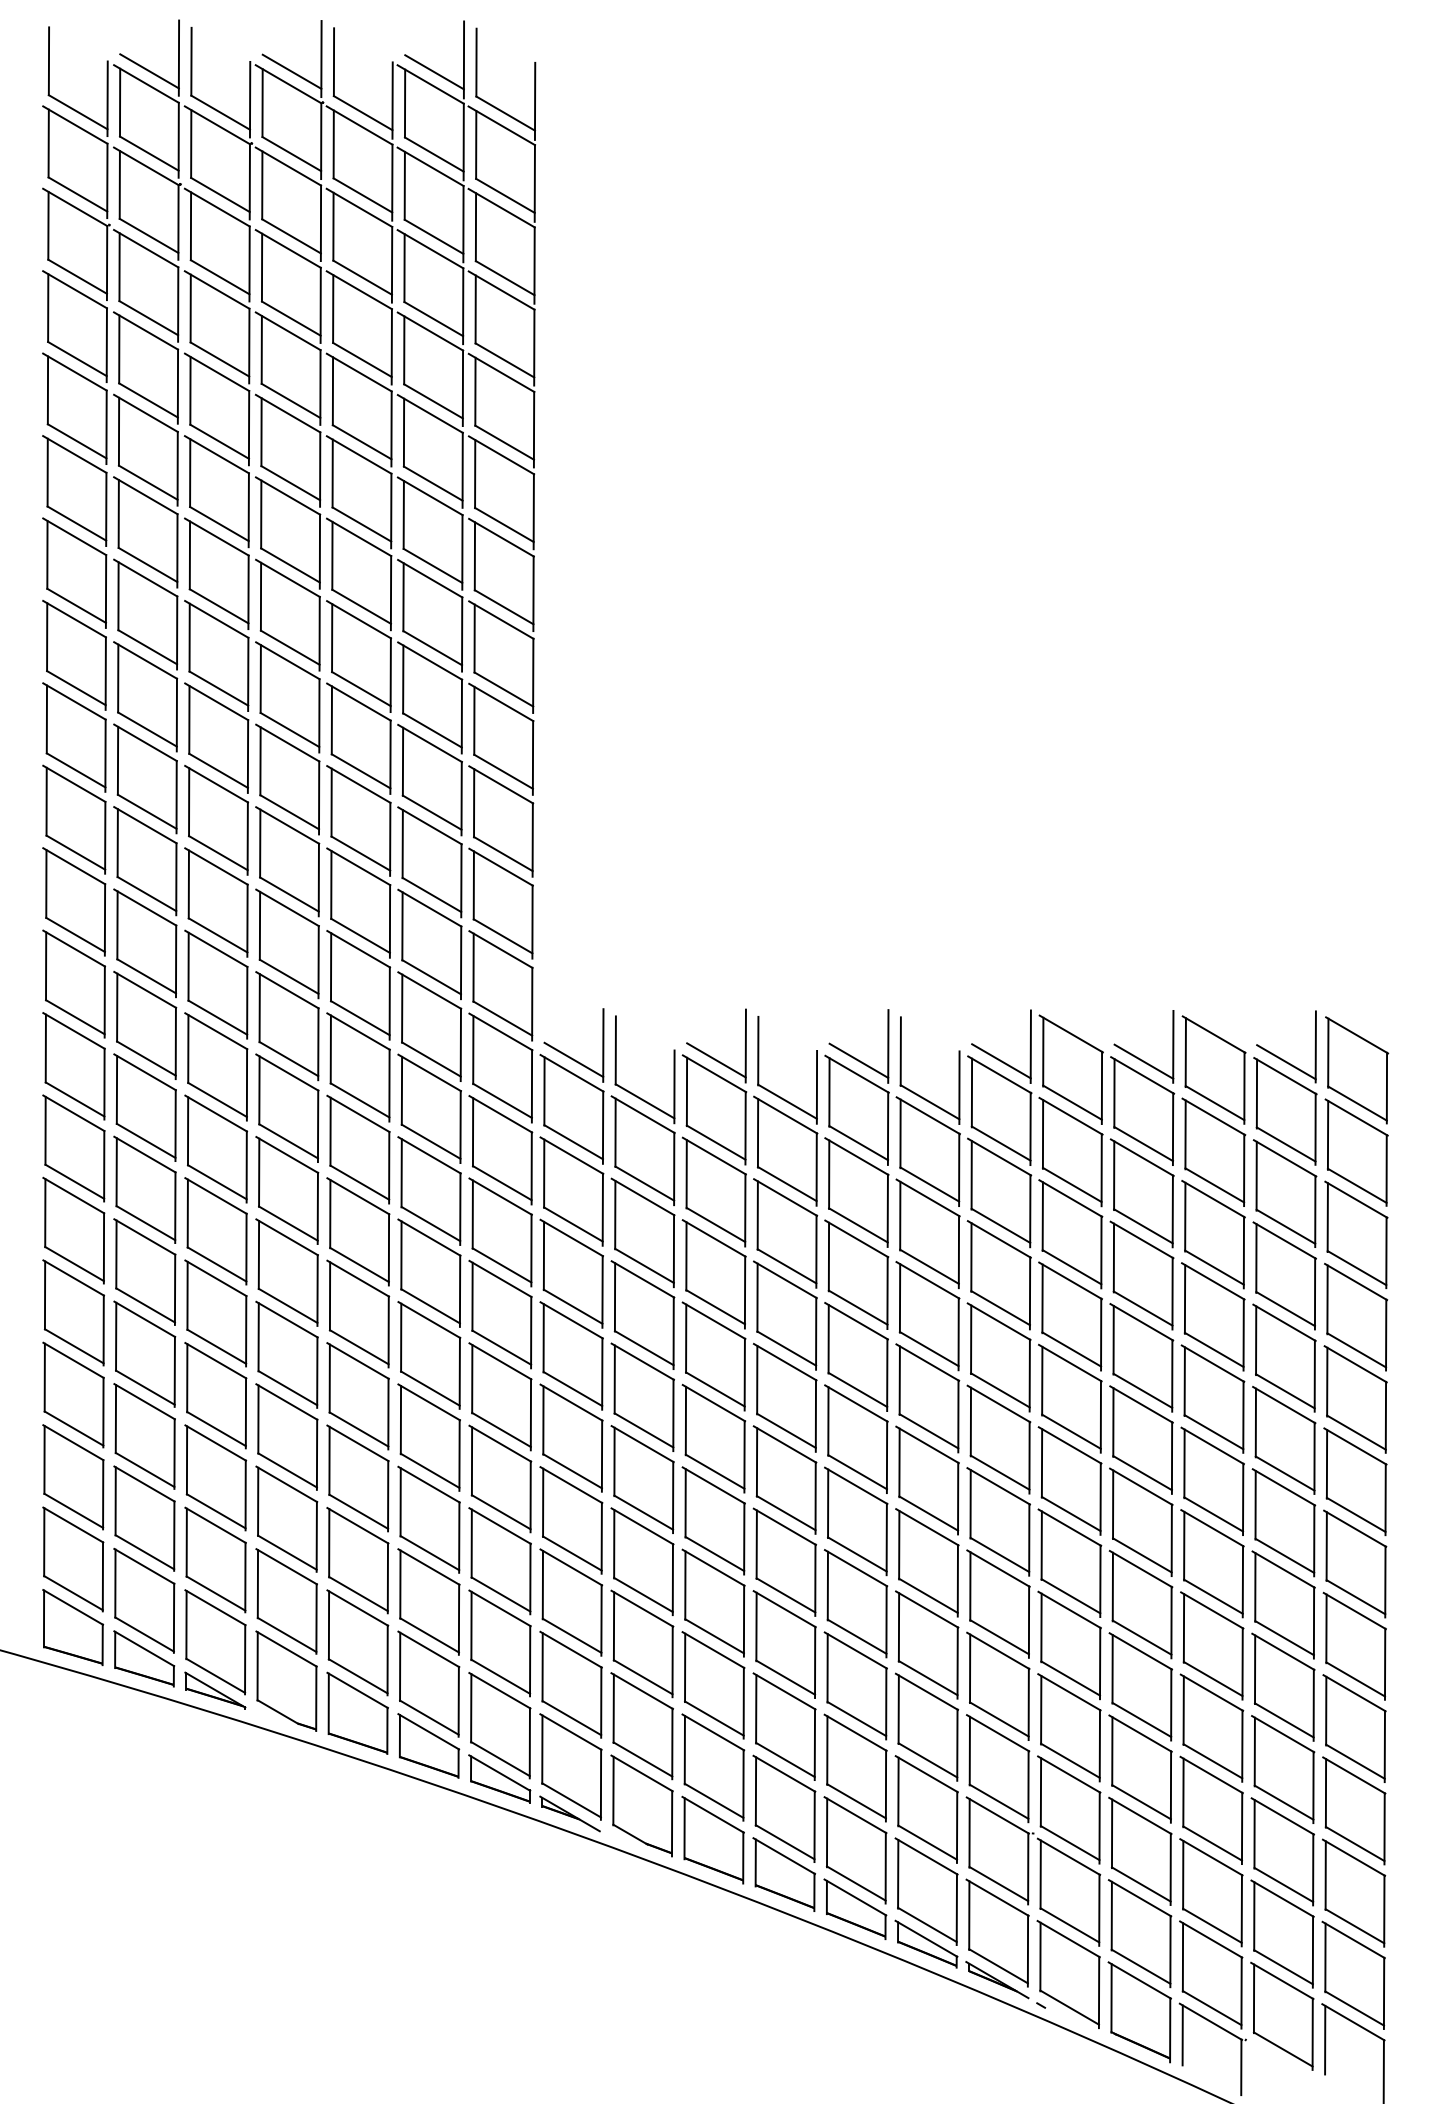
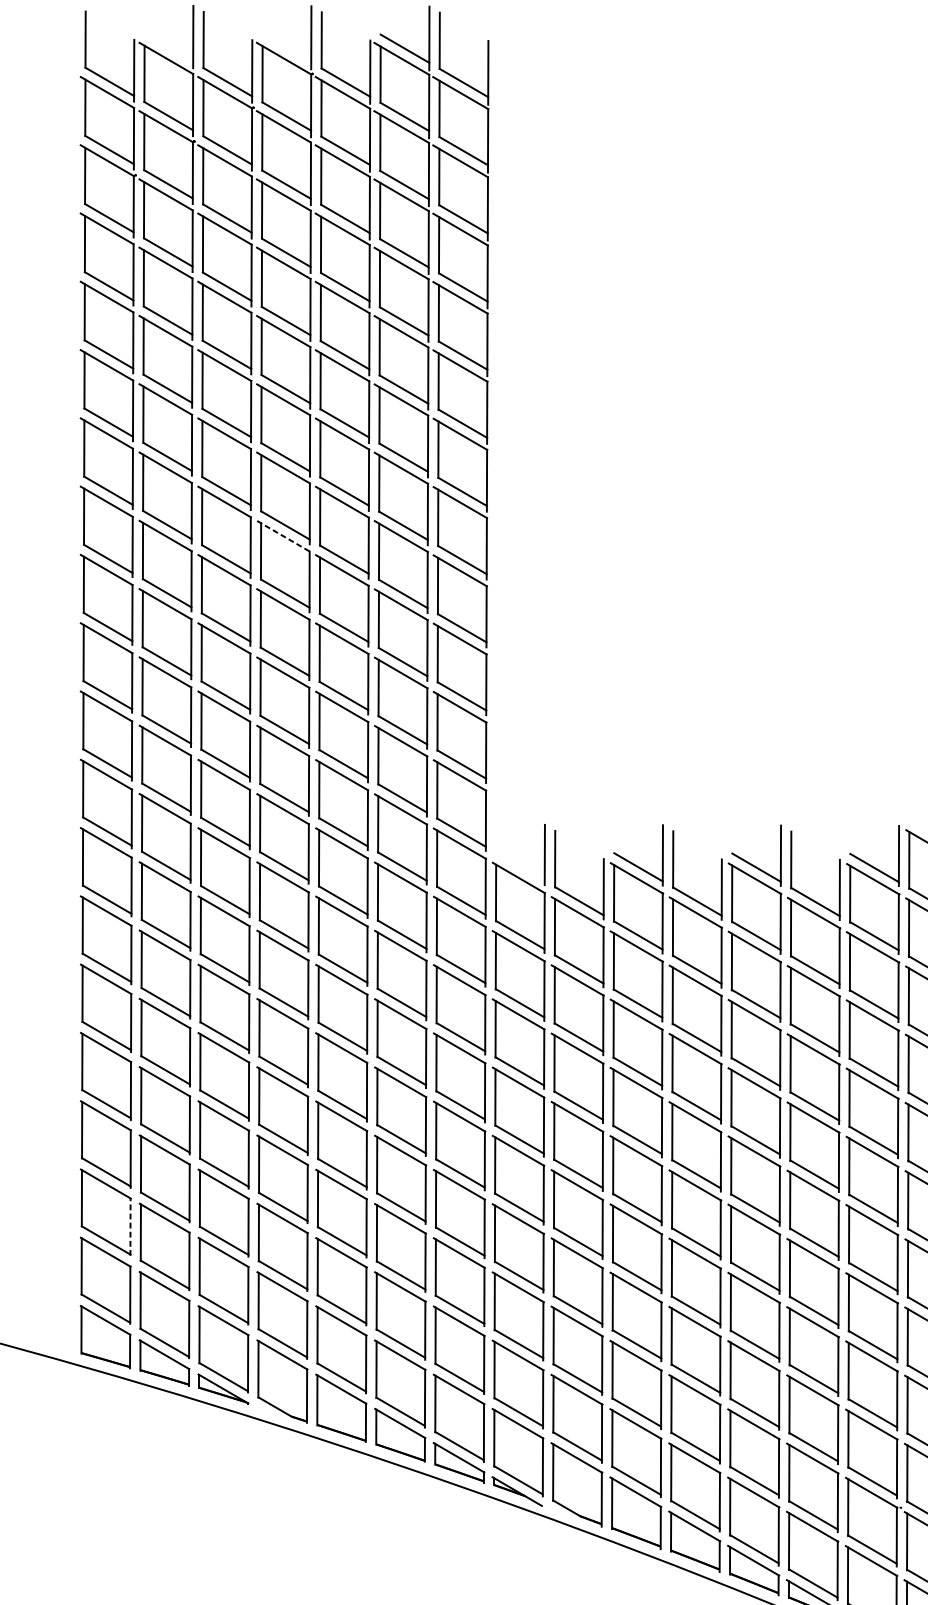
line: (149, 71) -> (168, 48), removed
line: (291, 71) -> (286, 48), removed
line: (287, 660) -> (283, 536), solid -> dashed
line: (573, 1059) -> (520, 866), removed
line: (103, 1494) -> (130, 1226), solid -> dashed

